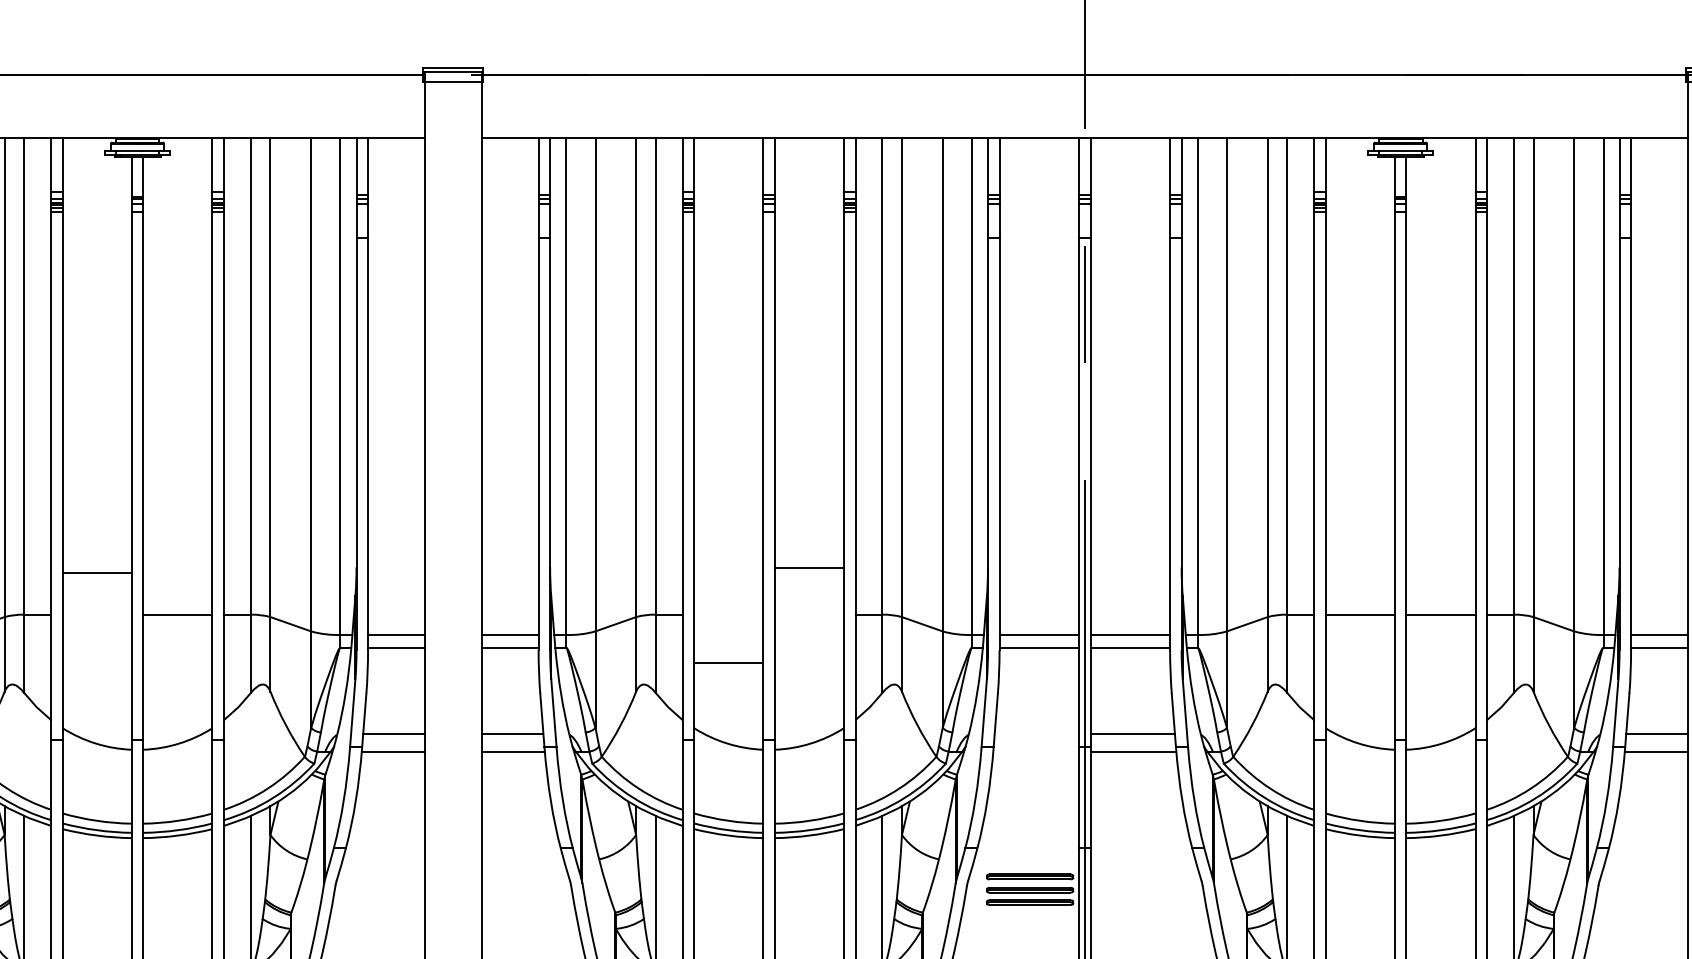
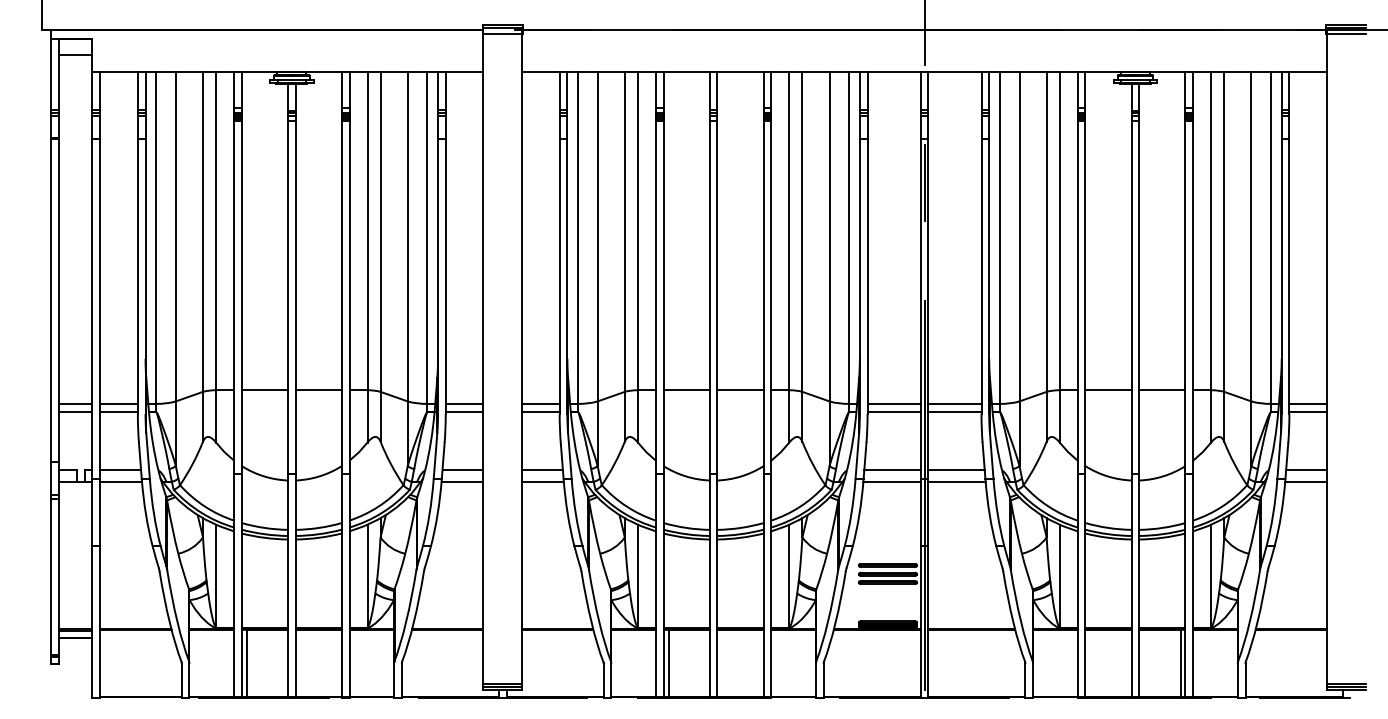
line: (809, 568) -> (740, 390), moved
line: (96, 573) -> (264, 390), moved
line: (728, 662) -> (686, 390), moved
line: (1036, 733) -> (892, 469), added
line: (1035, 751) -> (891, 481), added

